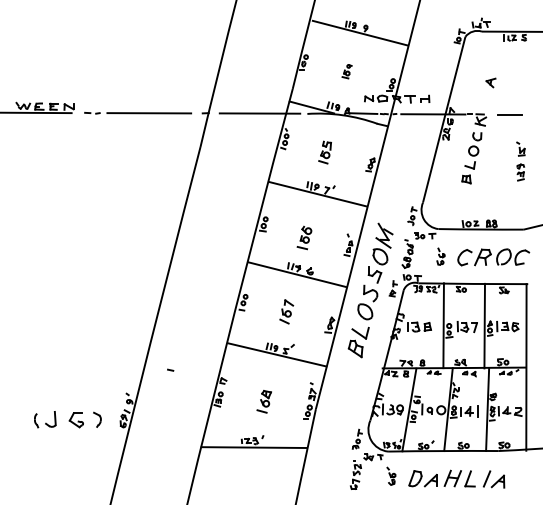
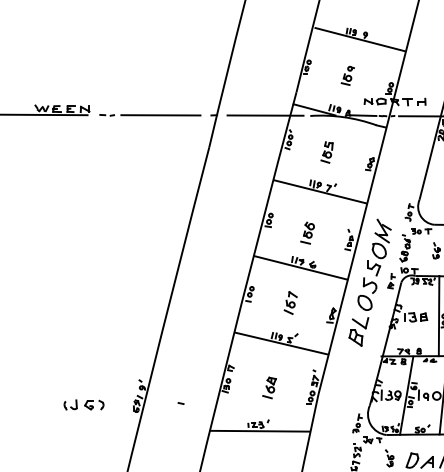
part: (346, 71) -> (347, 75), size x1.43
line: (170, 369) -> (180, 402), moved
part: (67, 419) -> (83, 404), size x0.62

